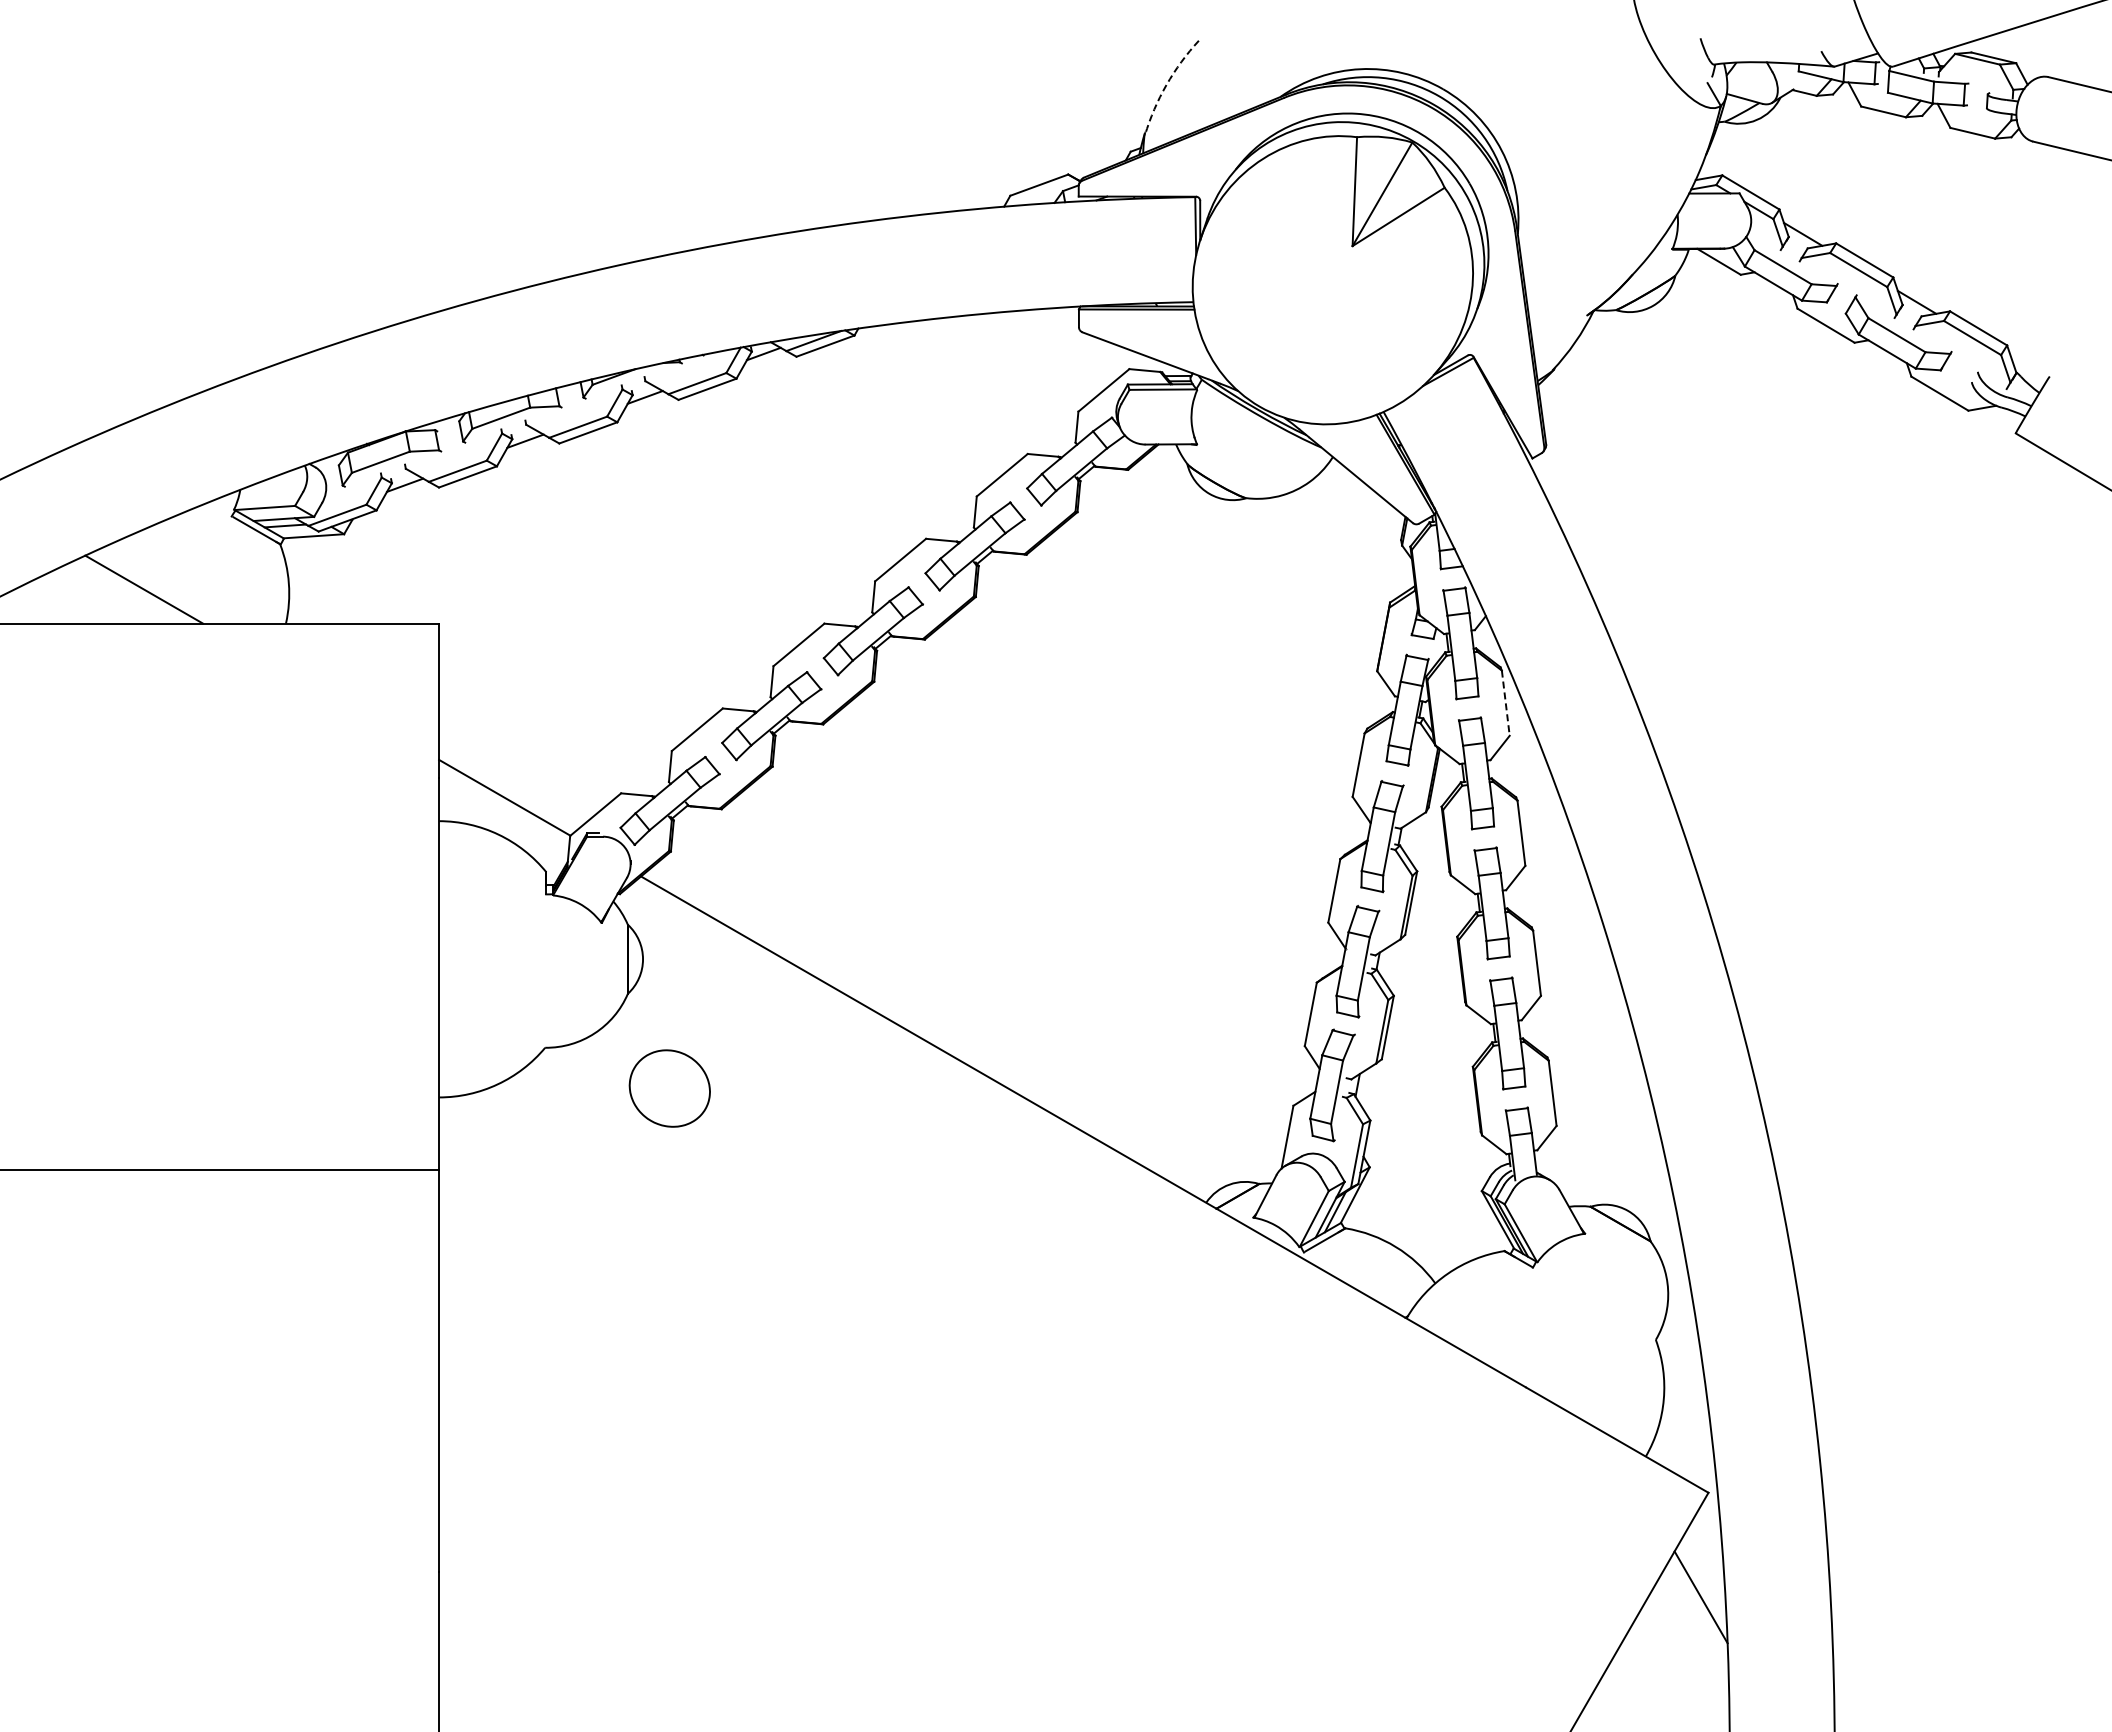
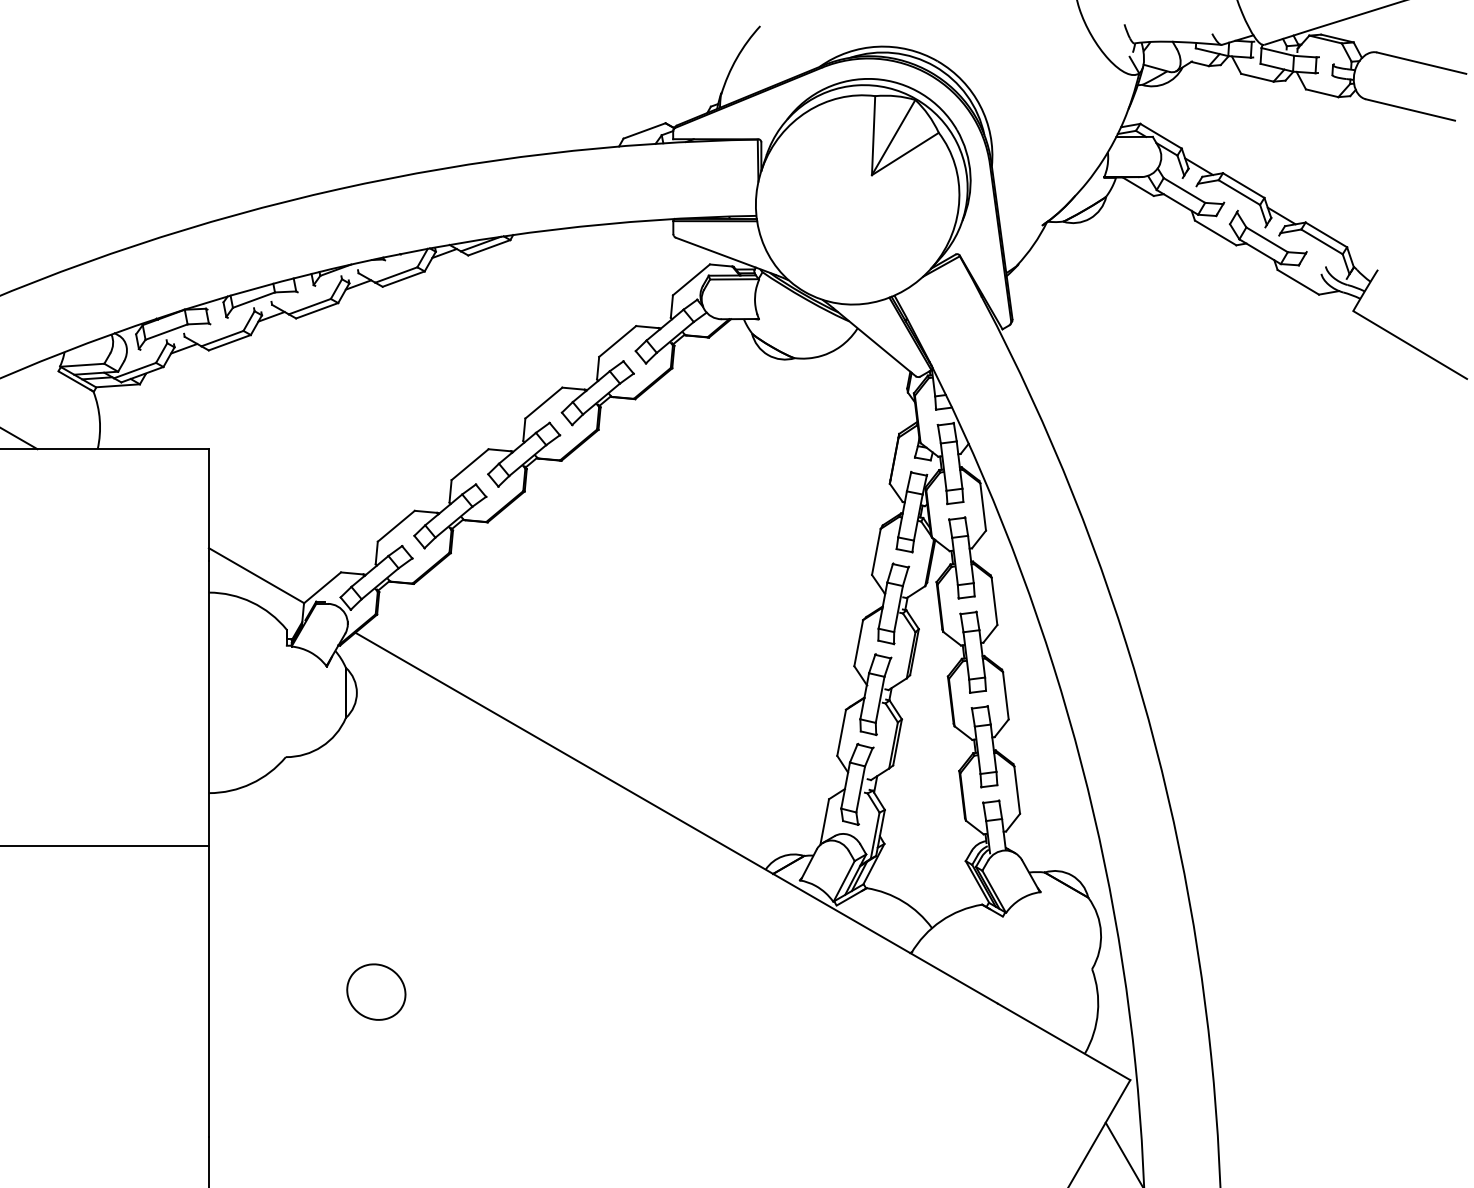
arc: (1166, 84) -> (736, 57), dashed -> solid
line: (1505, 703) -> (982, 507), dashed -> solid
part: (669, 1088) -> (376, 992), moved

